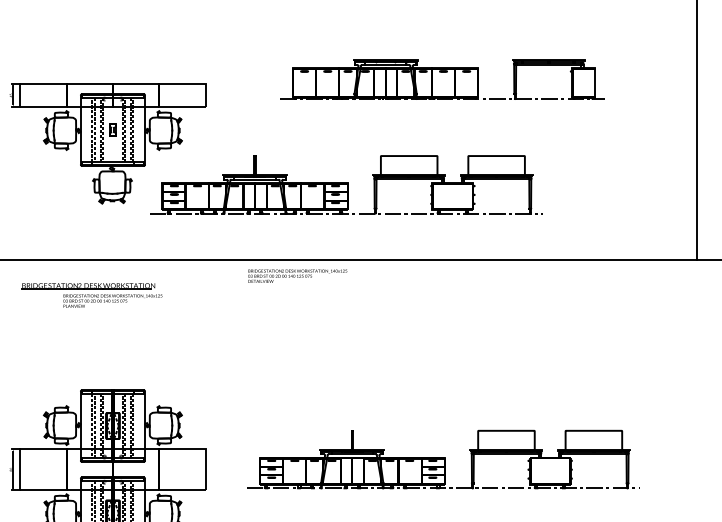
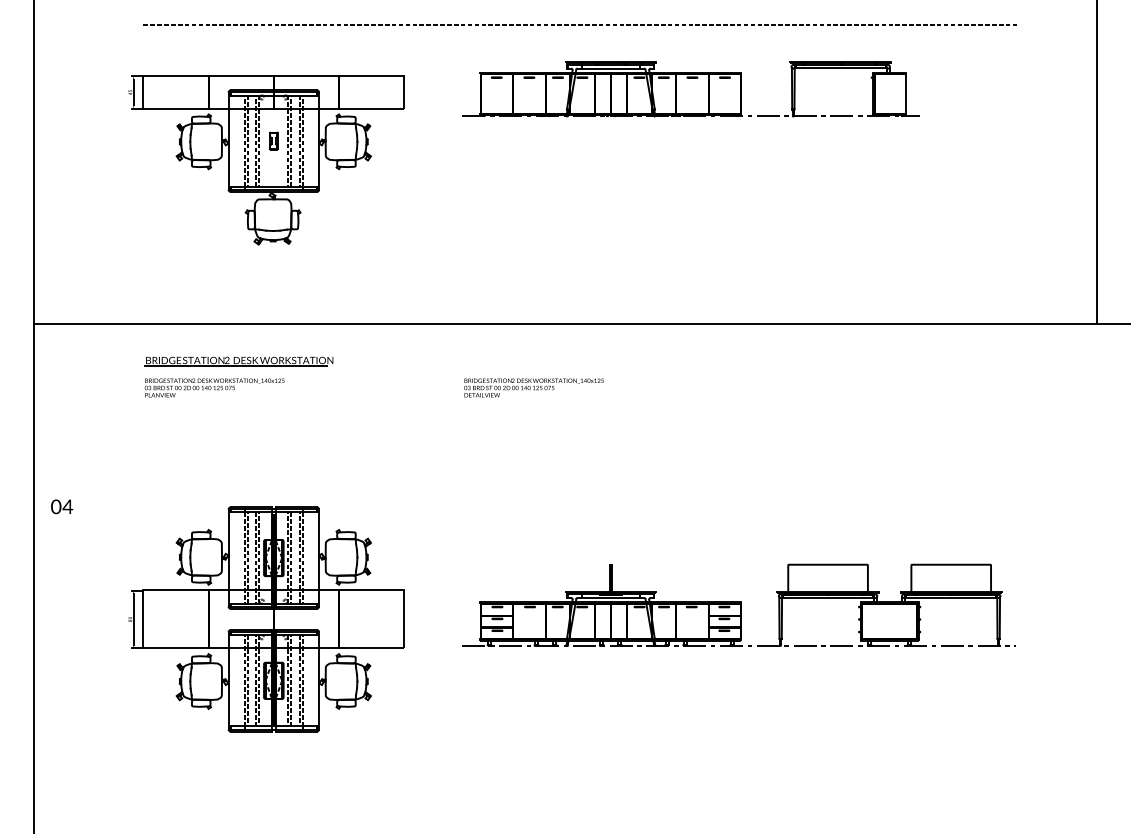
line: (331, 47) -> (581, 25), added
part: (442, 79) -> (690, 89), moved
part: (345, 184) -> (601, 217), removed
text: (297, 275) -> (533, 387), moved
text: (112, 300) -> (214, 387), moved

